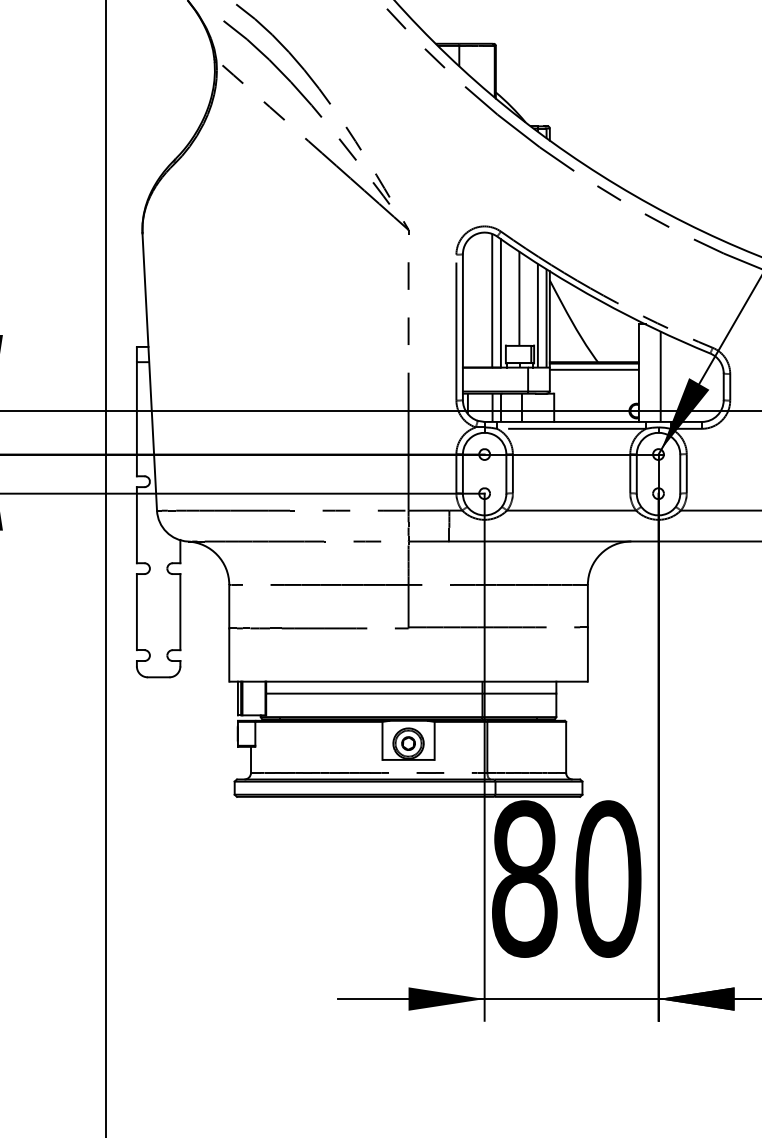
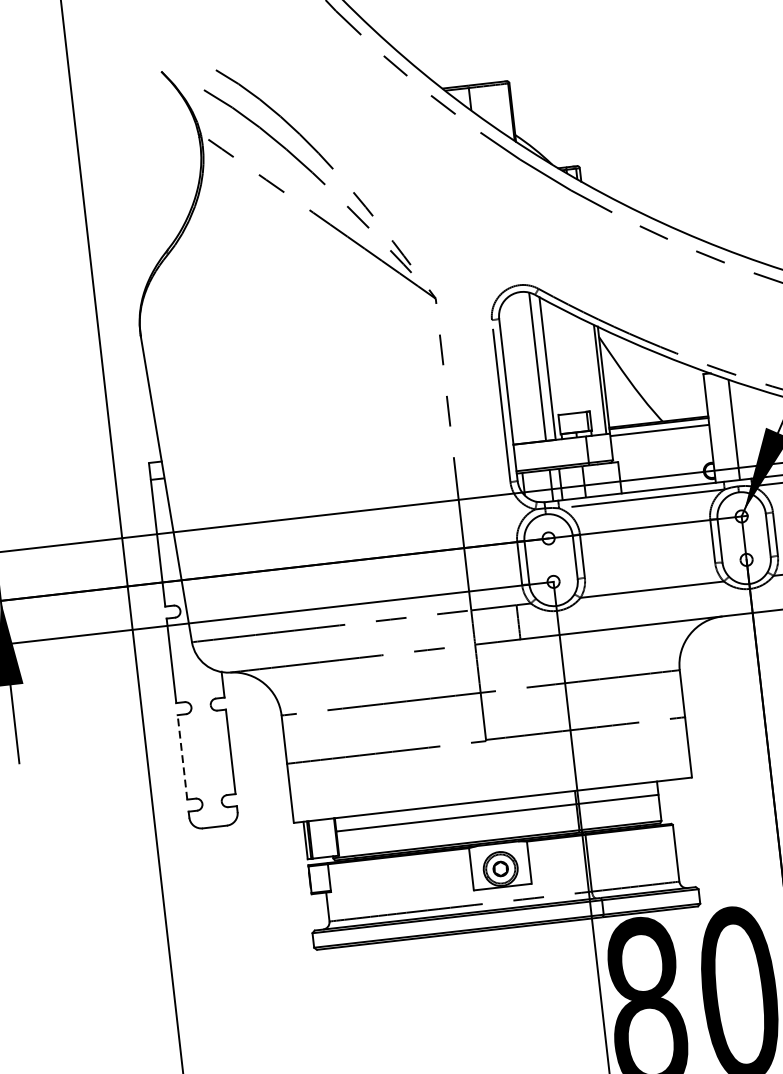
line: (519, 298) -> (567, 360), removed
line: (537, 315) -> (589, 377), removed
line: (136, 611) -> (181, 756), solid -> dashed

